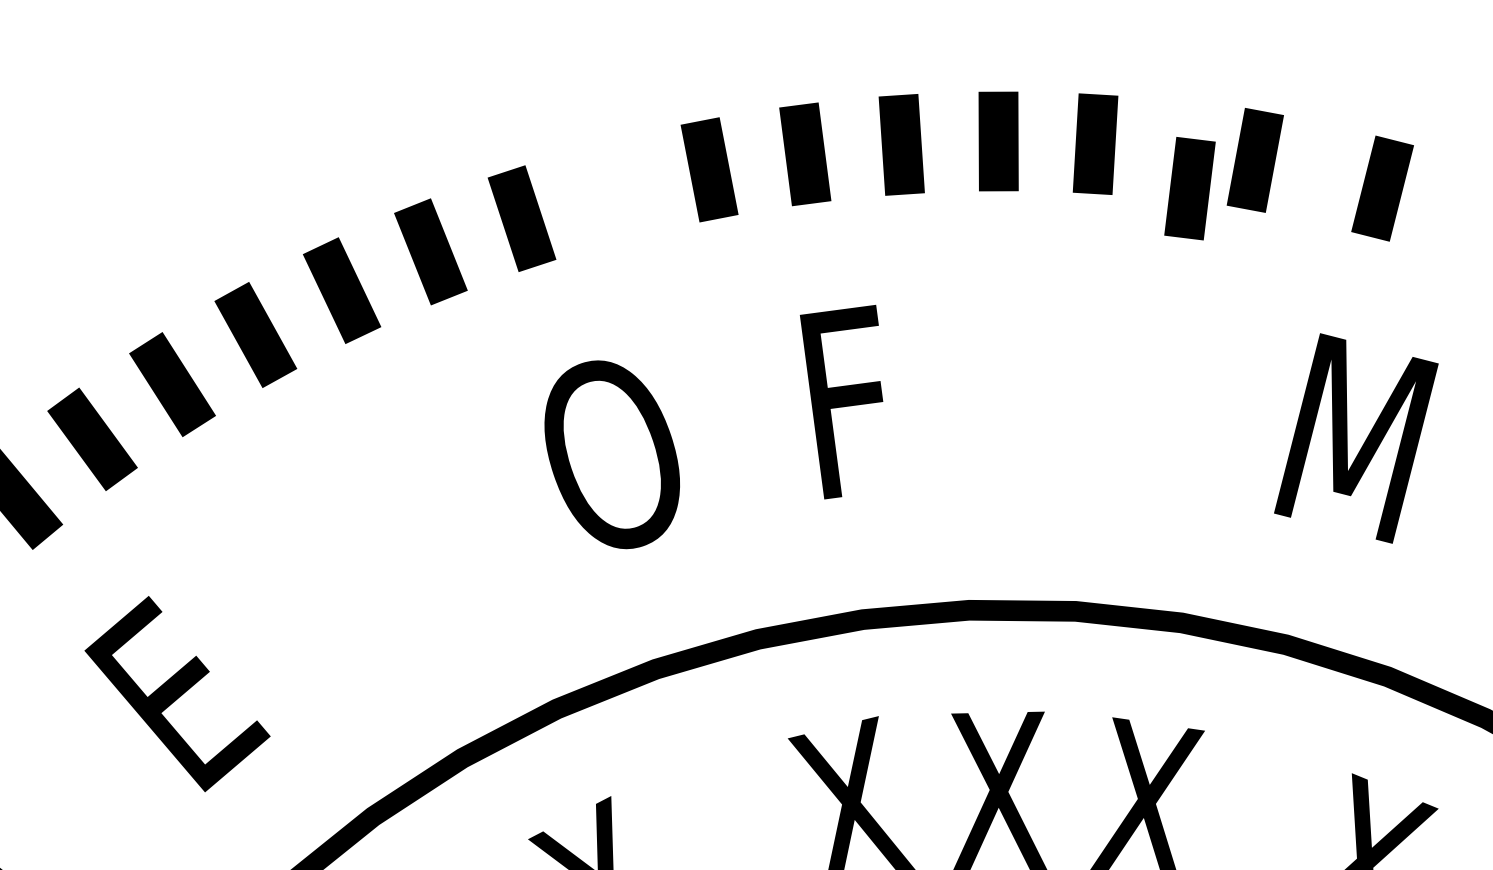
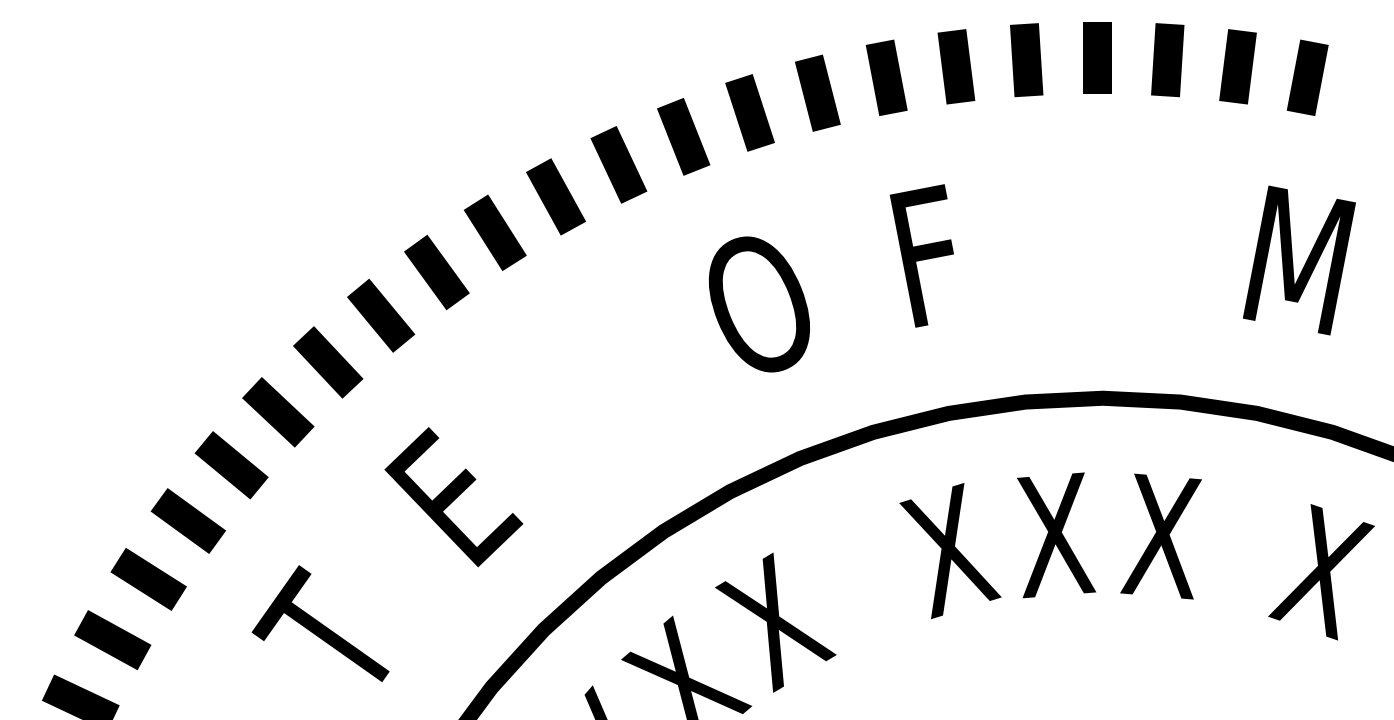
line: (1254, 159) -> (1237, 66), moved
line: (1189, 189) -> (1167, 60), moved
line: (614, 190) -> (749, 112), added

